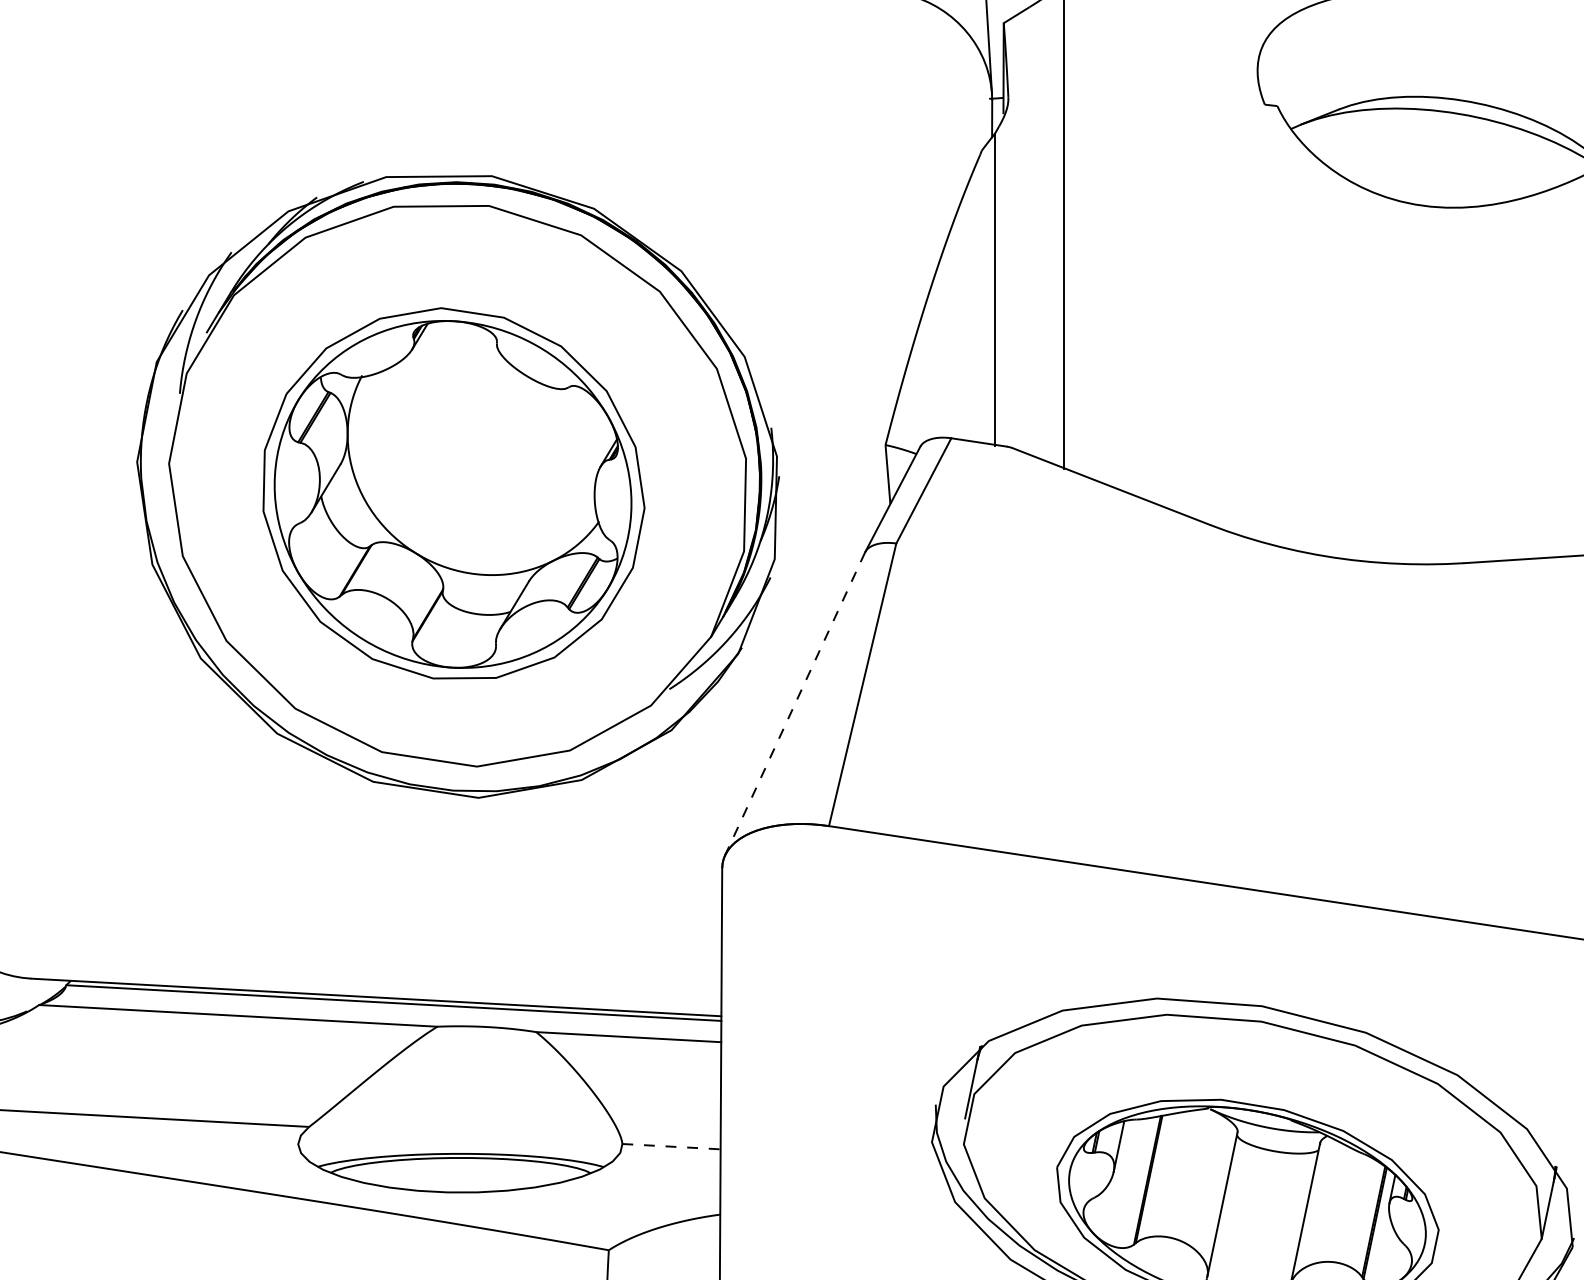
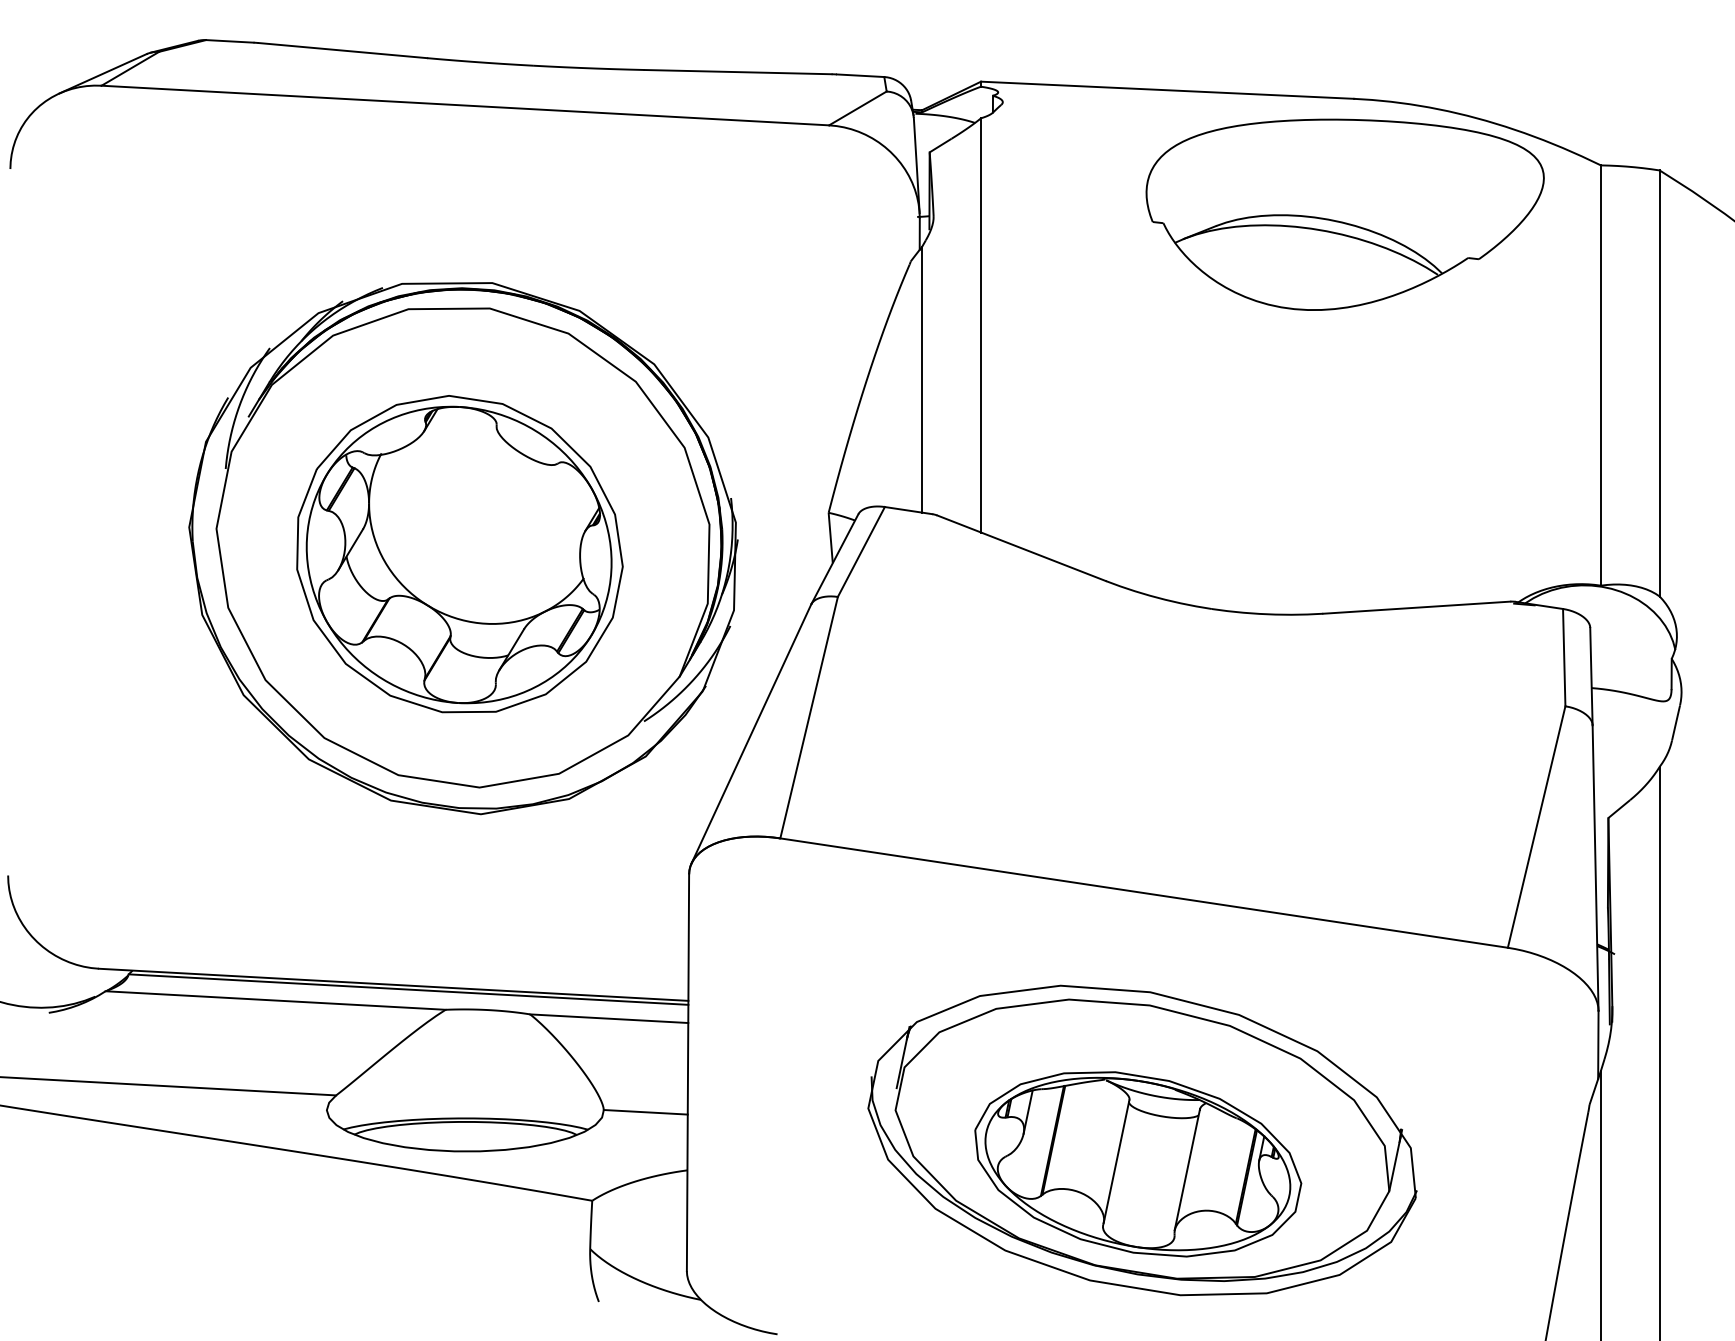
line: (795, 703) -> (751, 733), dashed -> solid
line: (672, 1146) -> (646, 1112), dashed -> solid

